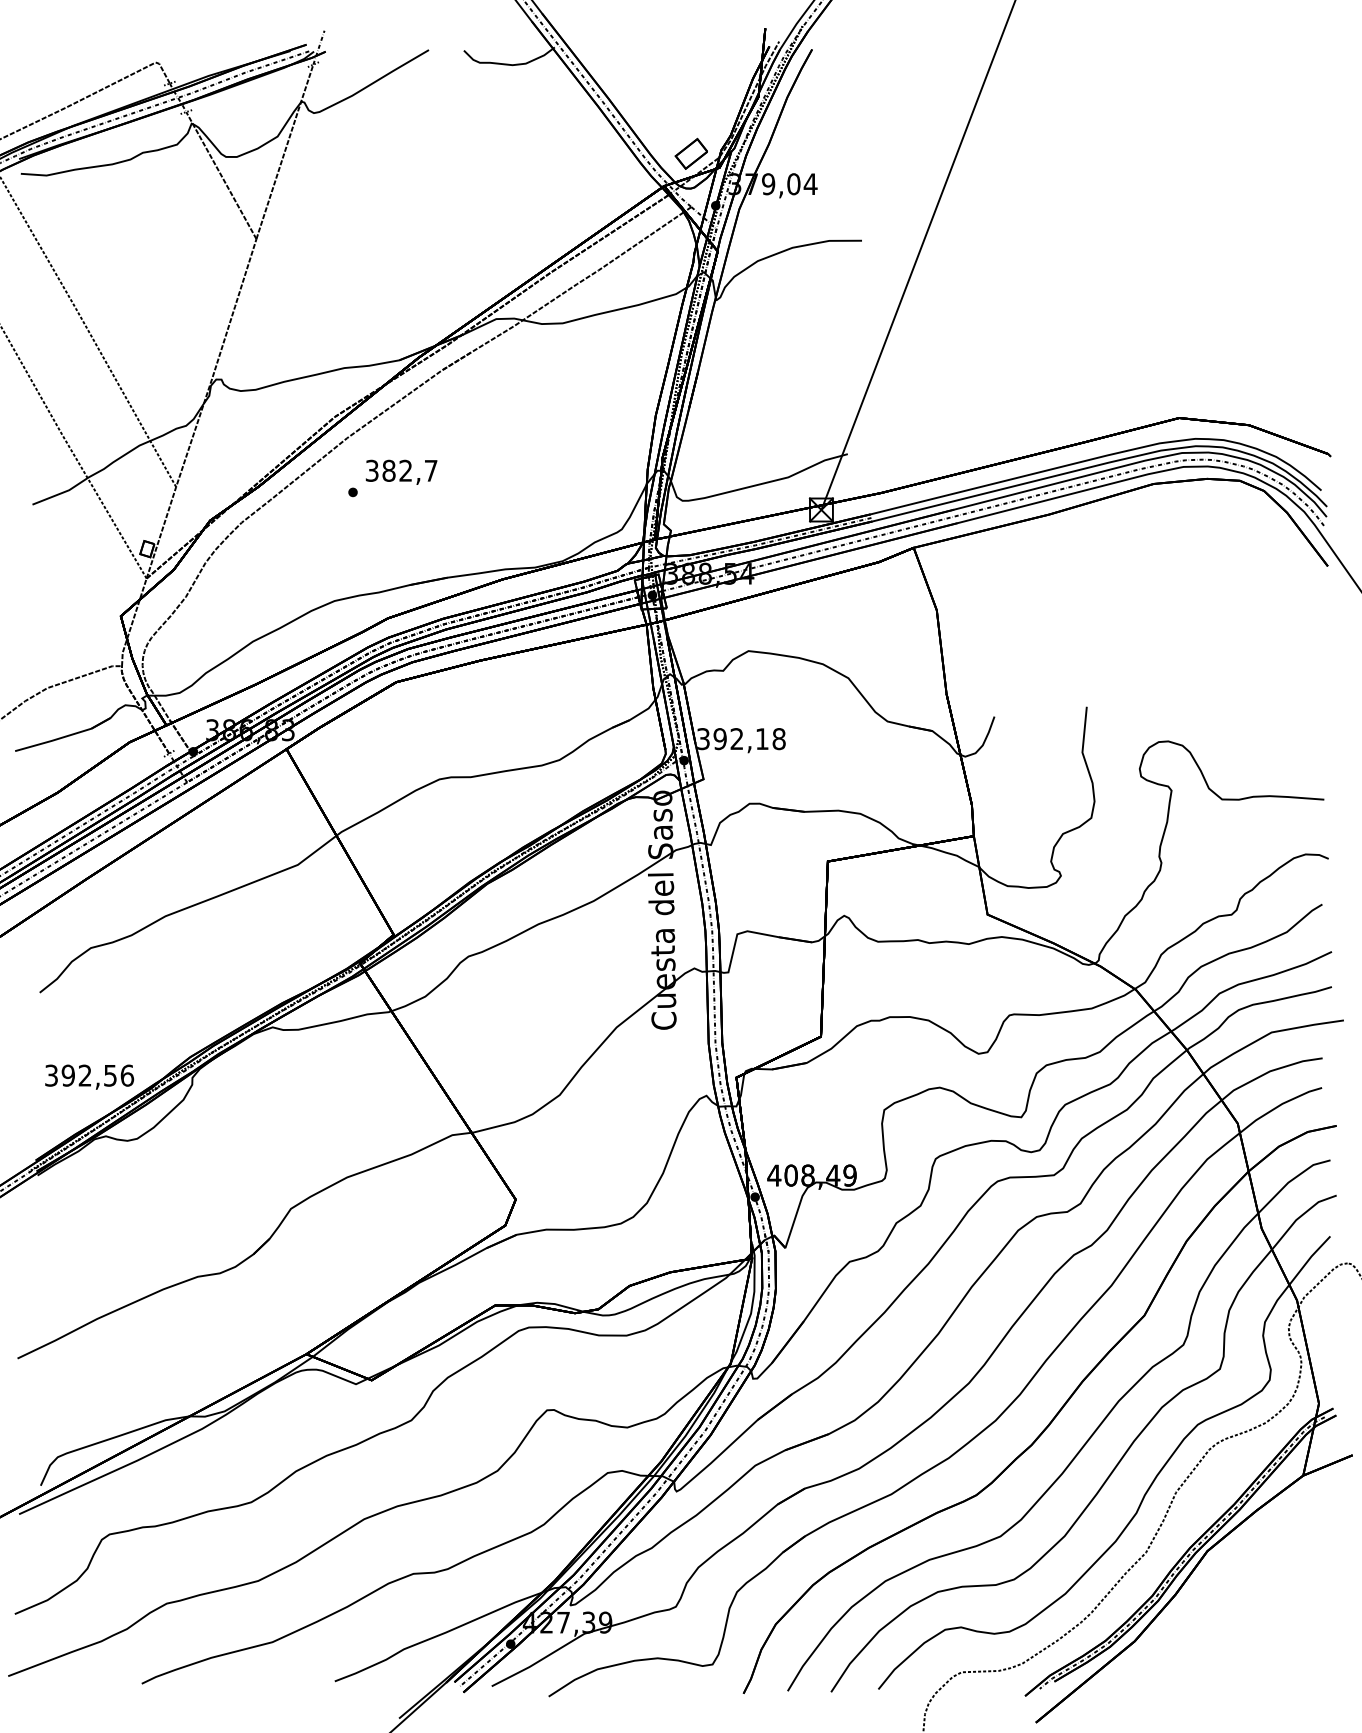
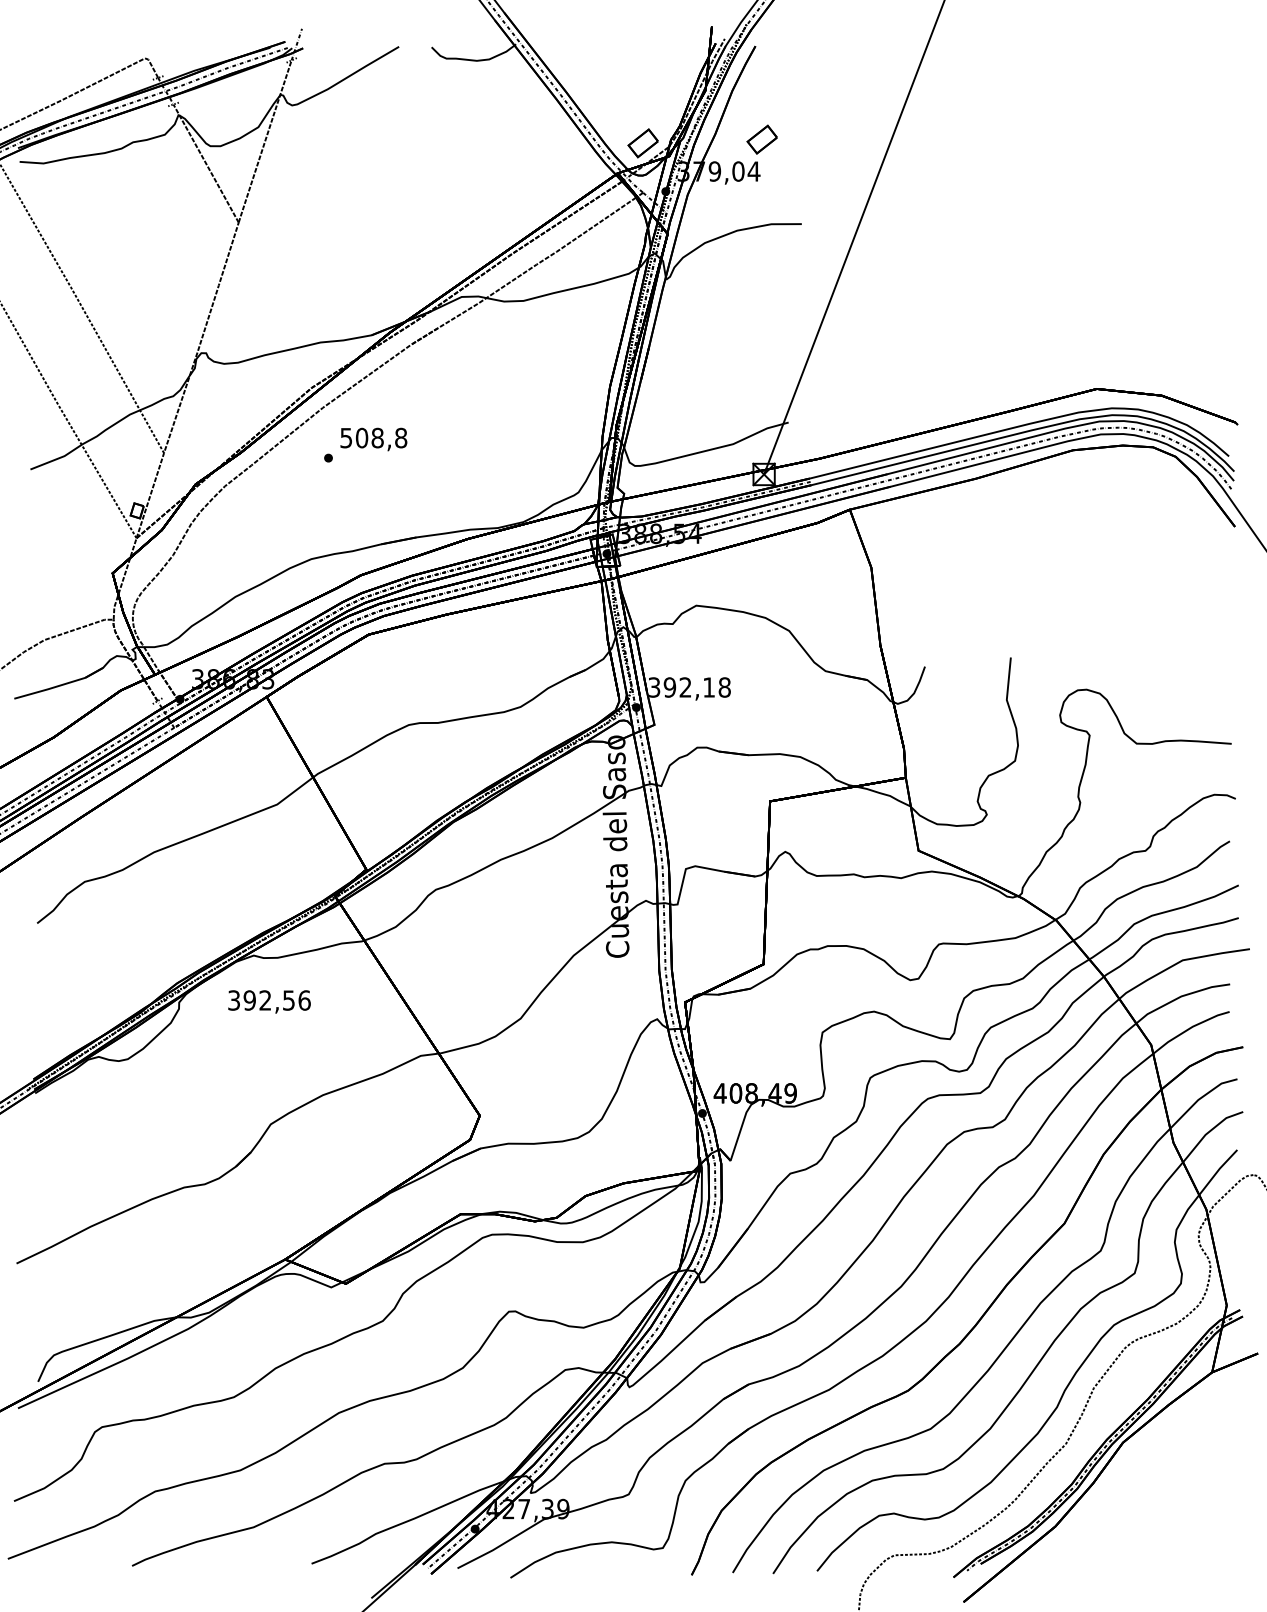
part: (818, 149) -> (761, 139), added
text: (401, 470) -> (373, 437), 382,7 -> 508,8
text: (89, 1076) -> (269, 1001), moved

